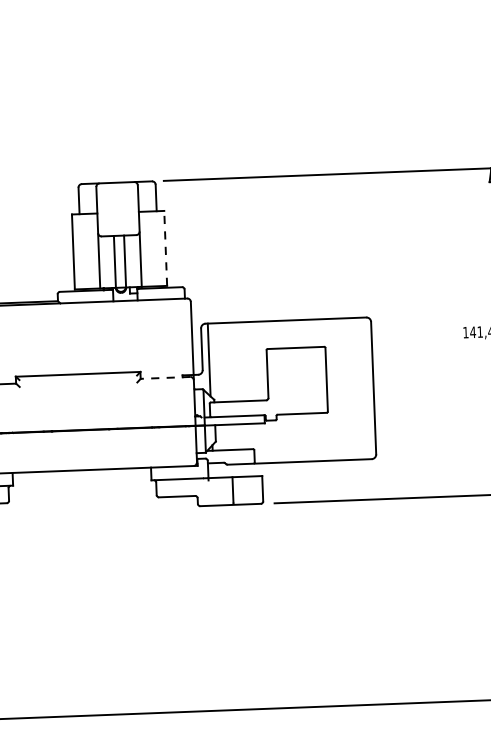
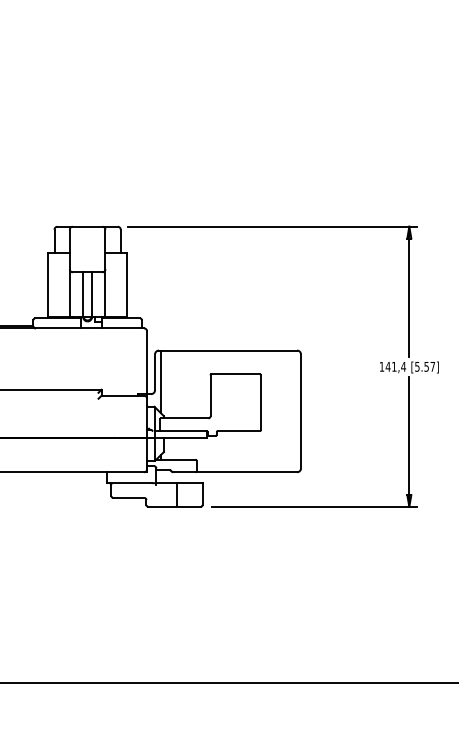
line: (165, 248) -> (127, 284), dashed -> solid
line: (165, 377) -> (122, 395), dashed -> solid

